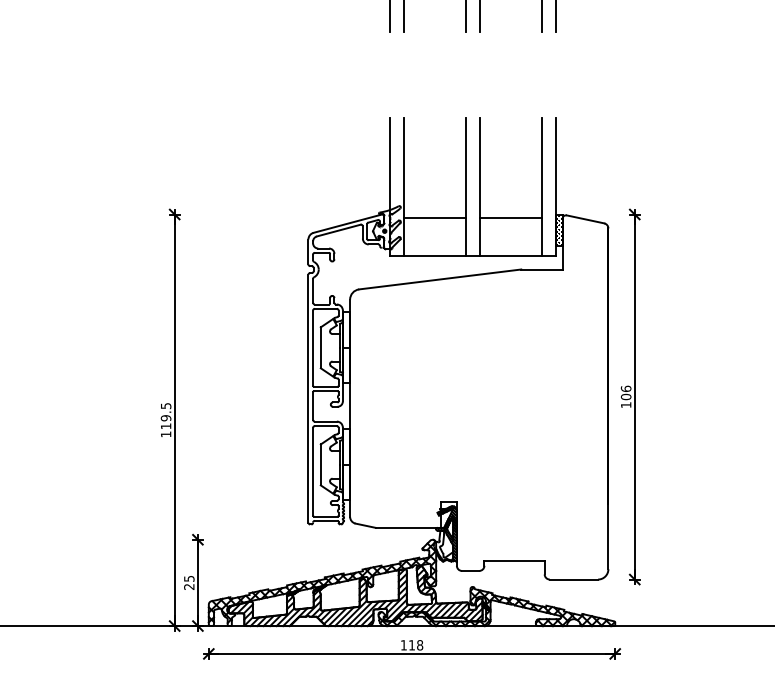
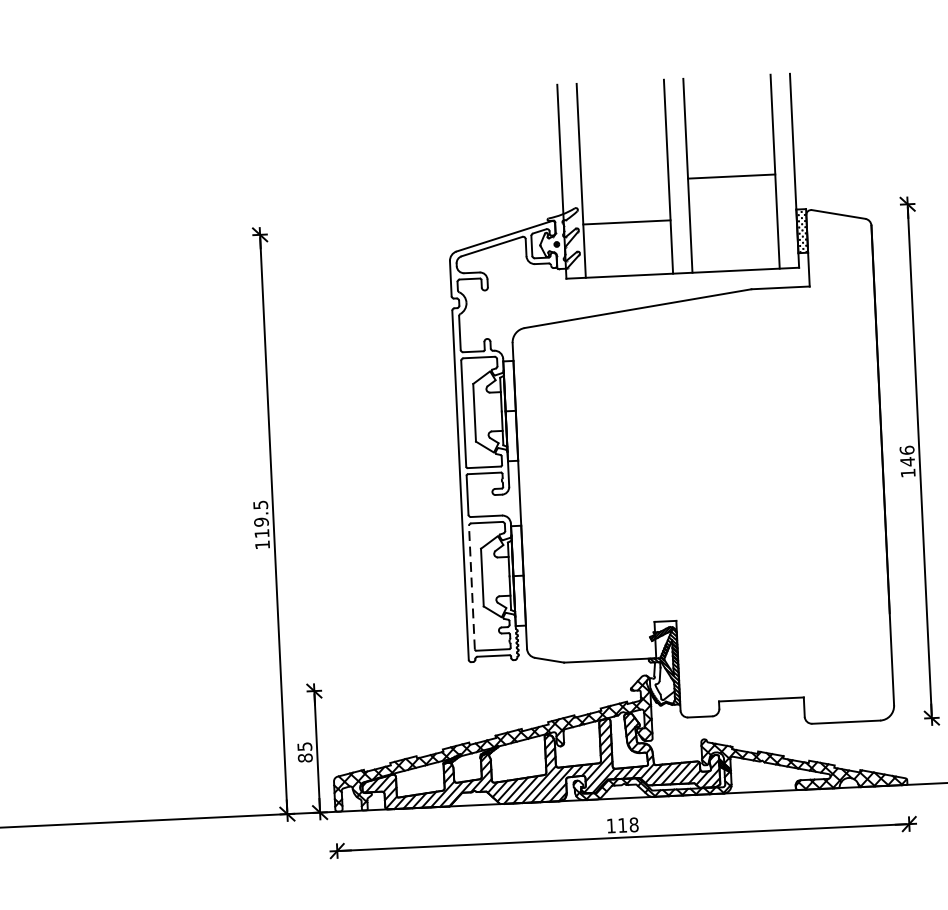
line: (510, 217) -> (730, 175), moved
text: (625, 396) -> (906, 461), 106 -> 146
line: (313, 471) -> (472, 587), solid -> dashed
text: (189, 586) -> (305, 757), 25 -> 85

